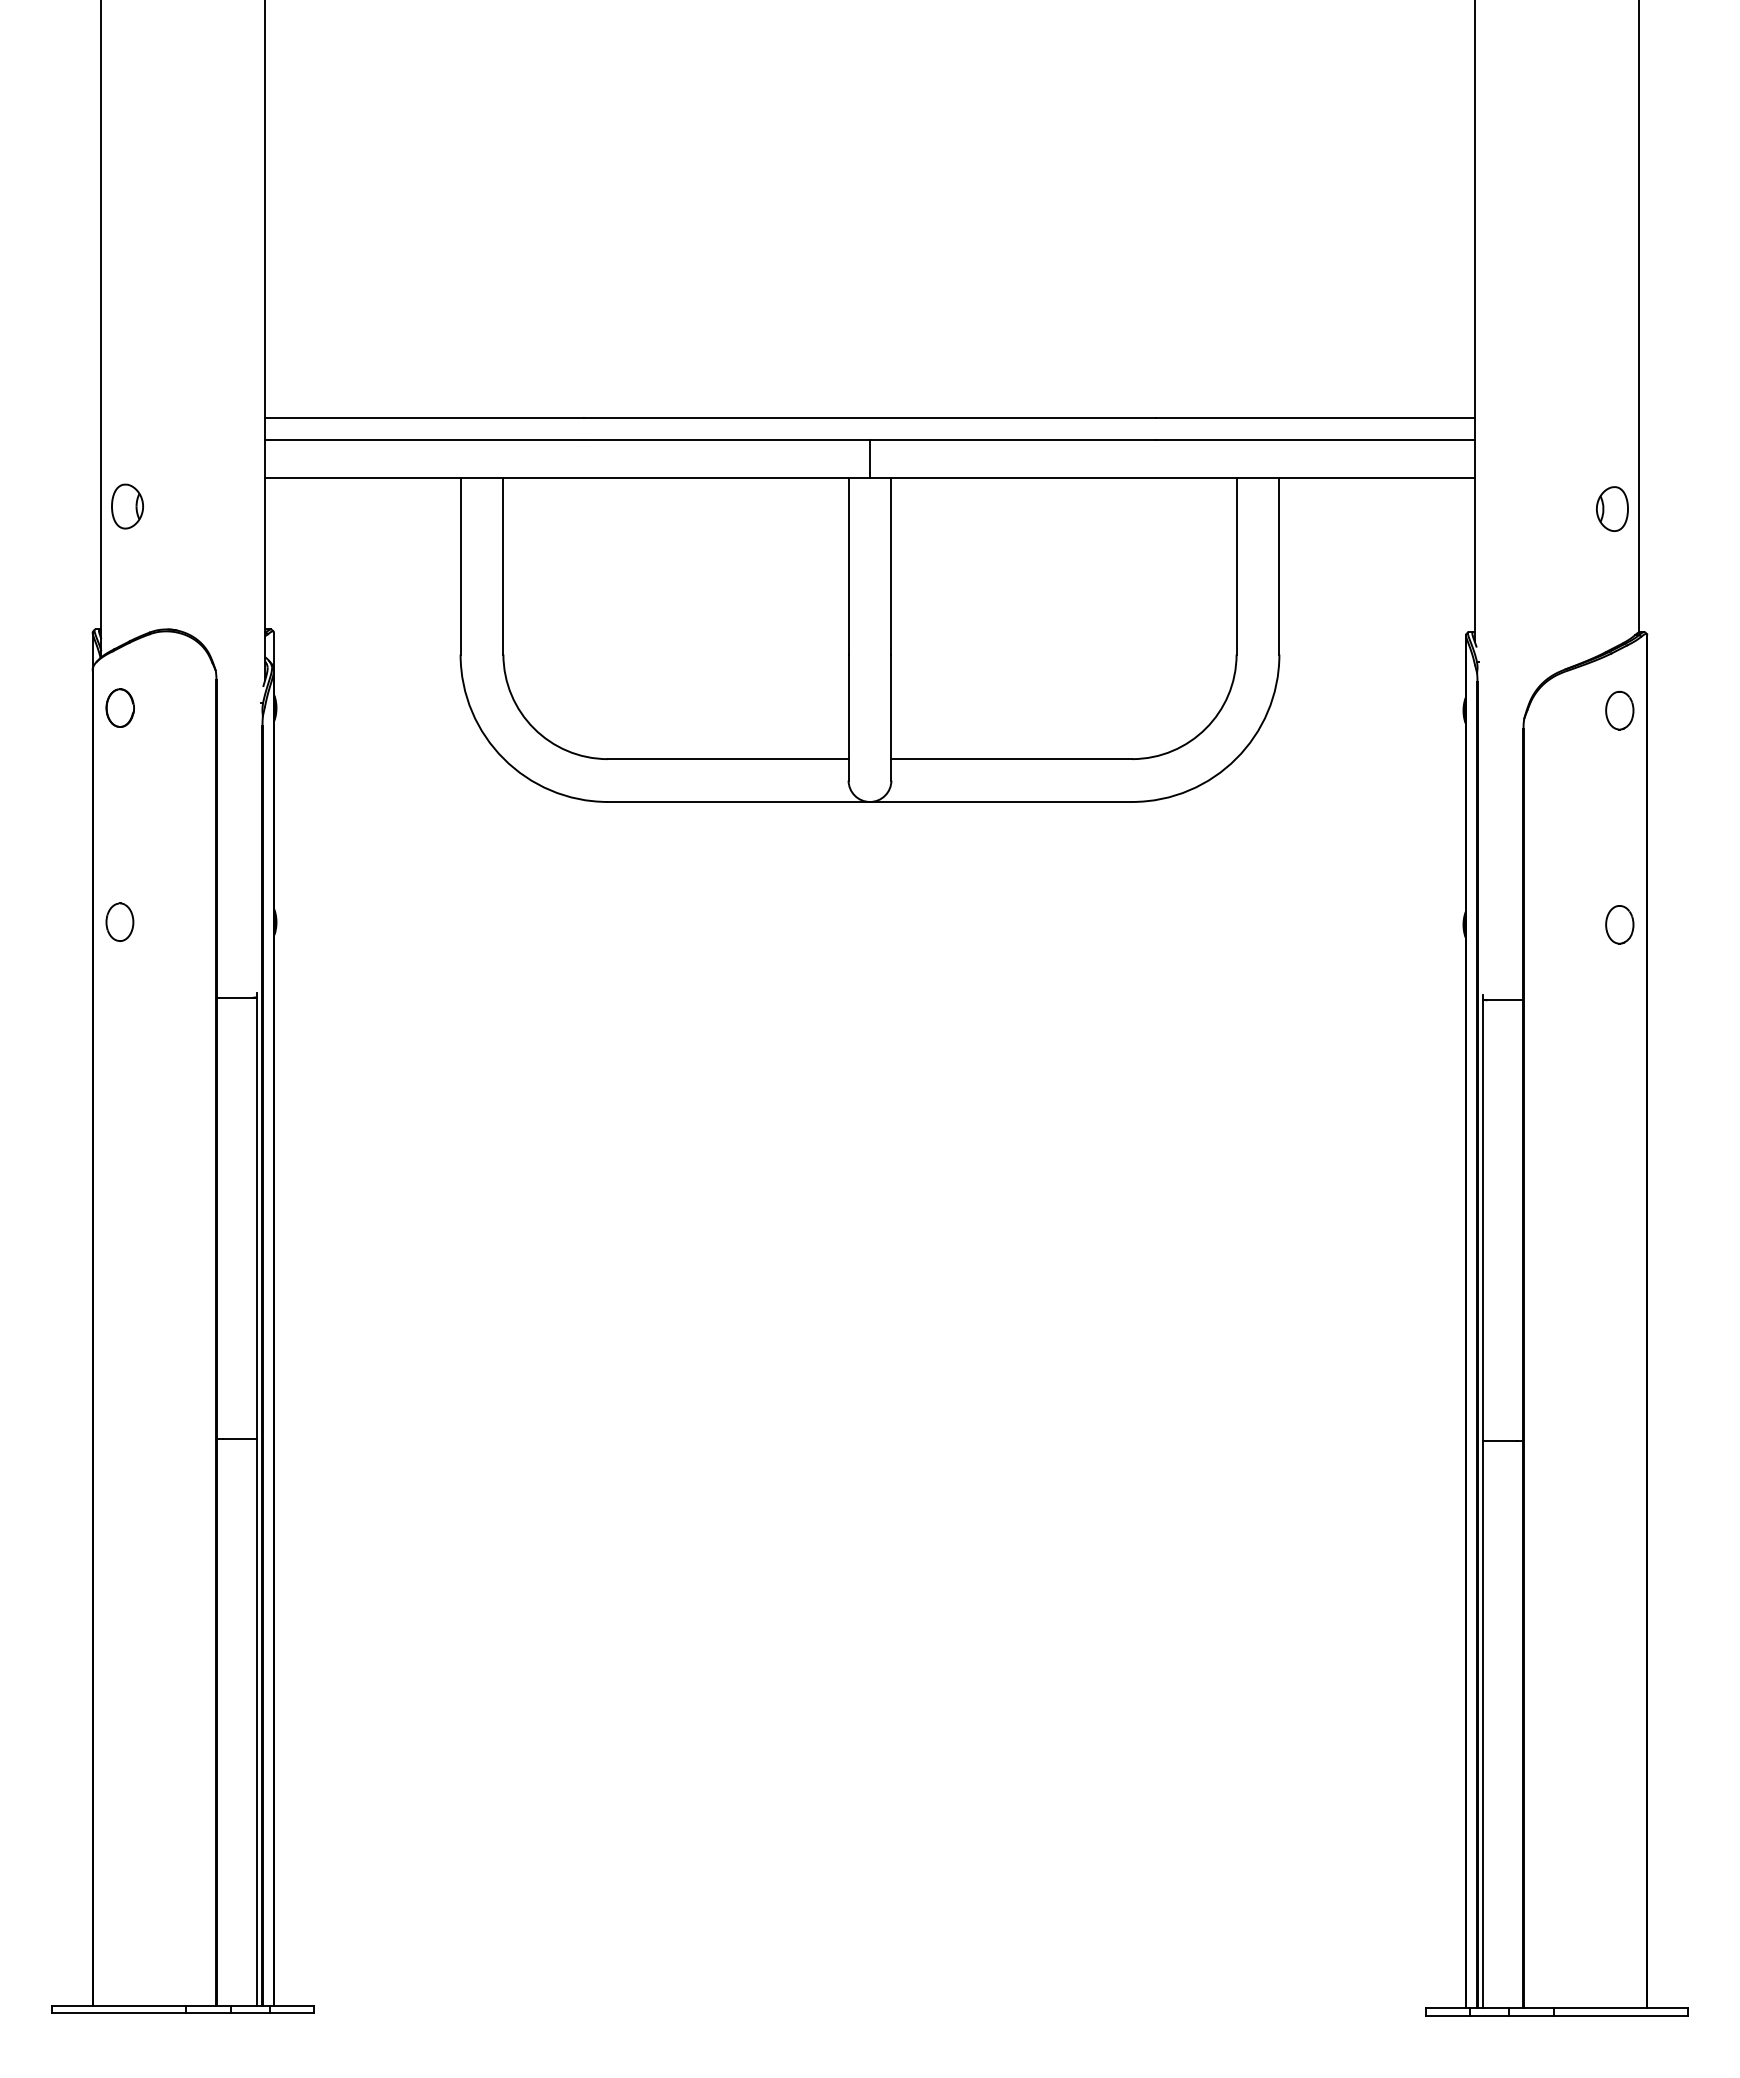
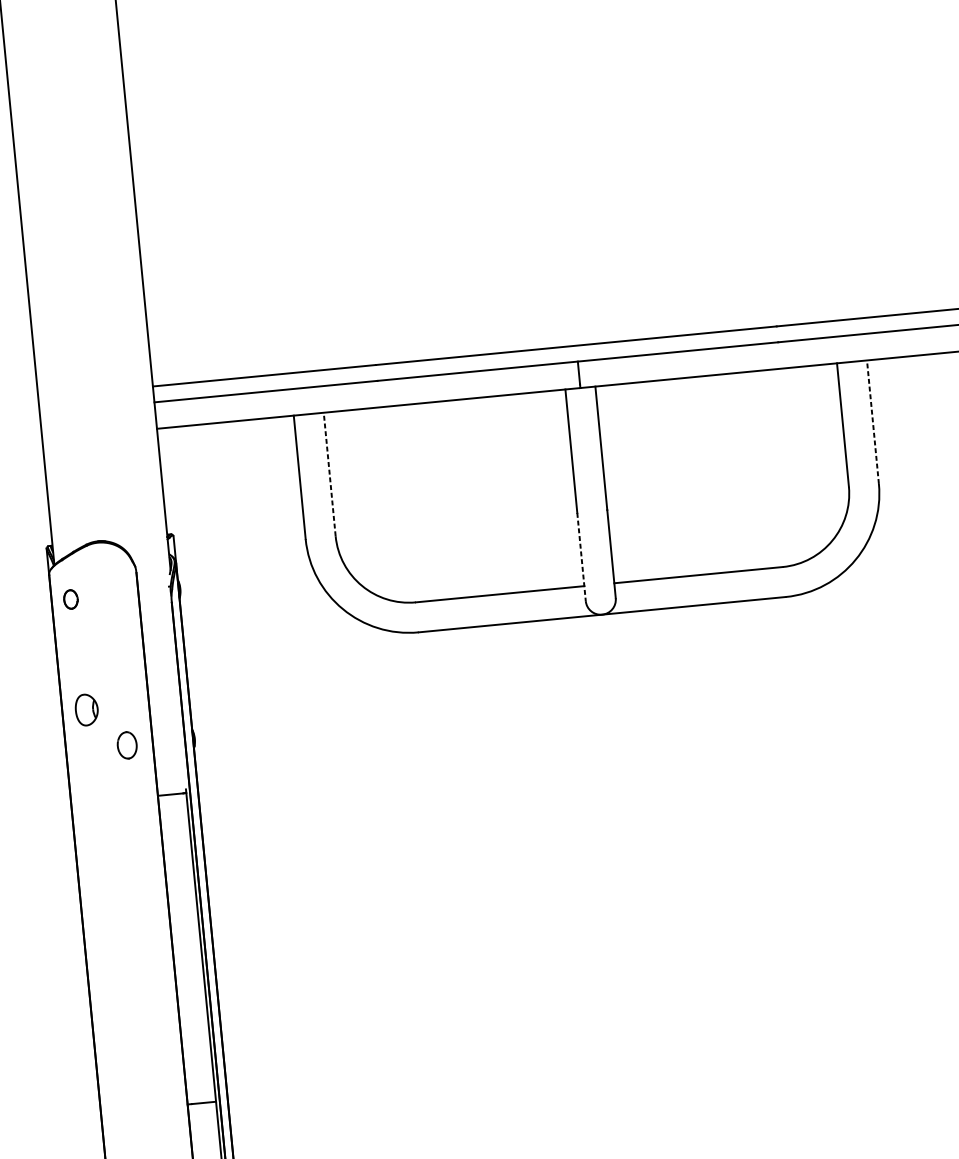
part: (127, 506) -> (86, 709), moved
line: (503, 565) -> (329, 473), solid -> dashed
line: (1279, 565) -> (872, 421), solid -> dashed
part: (119, 707) -> (70, 599), size x0.7
line: (848, 717) -> (581, 556), solid -> dashed
part: (119, 921) -> (126, 744), moved

